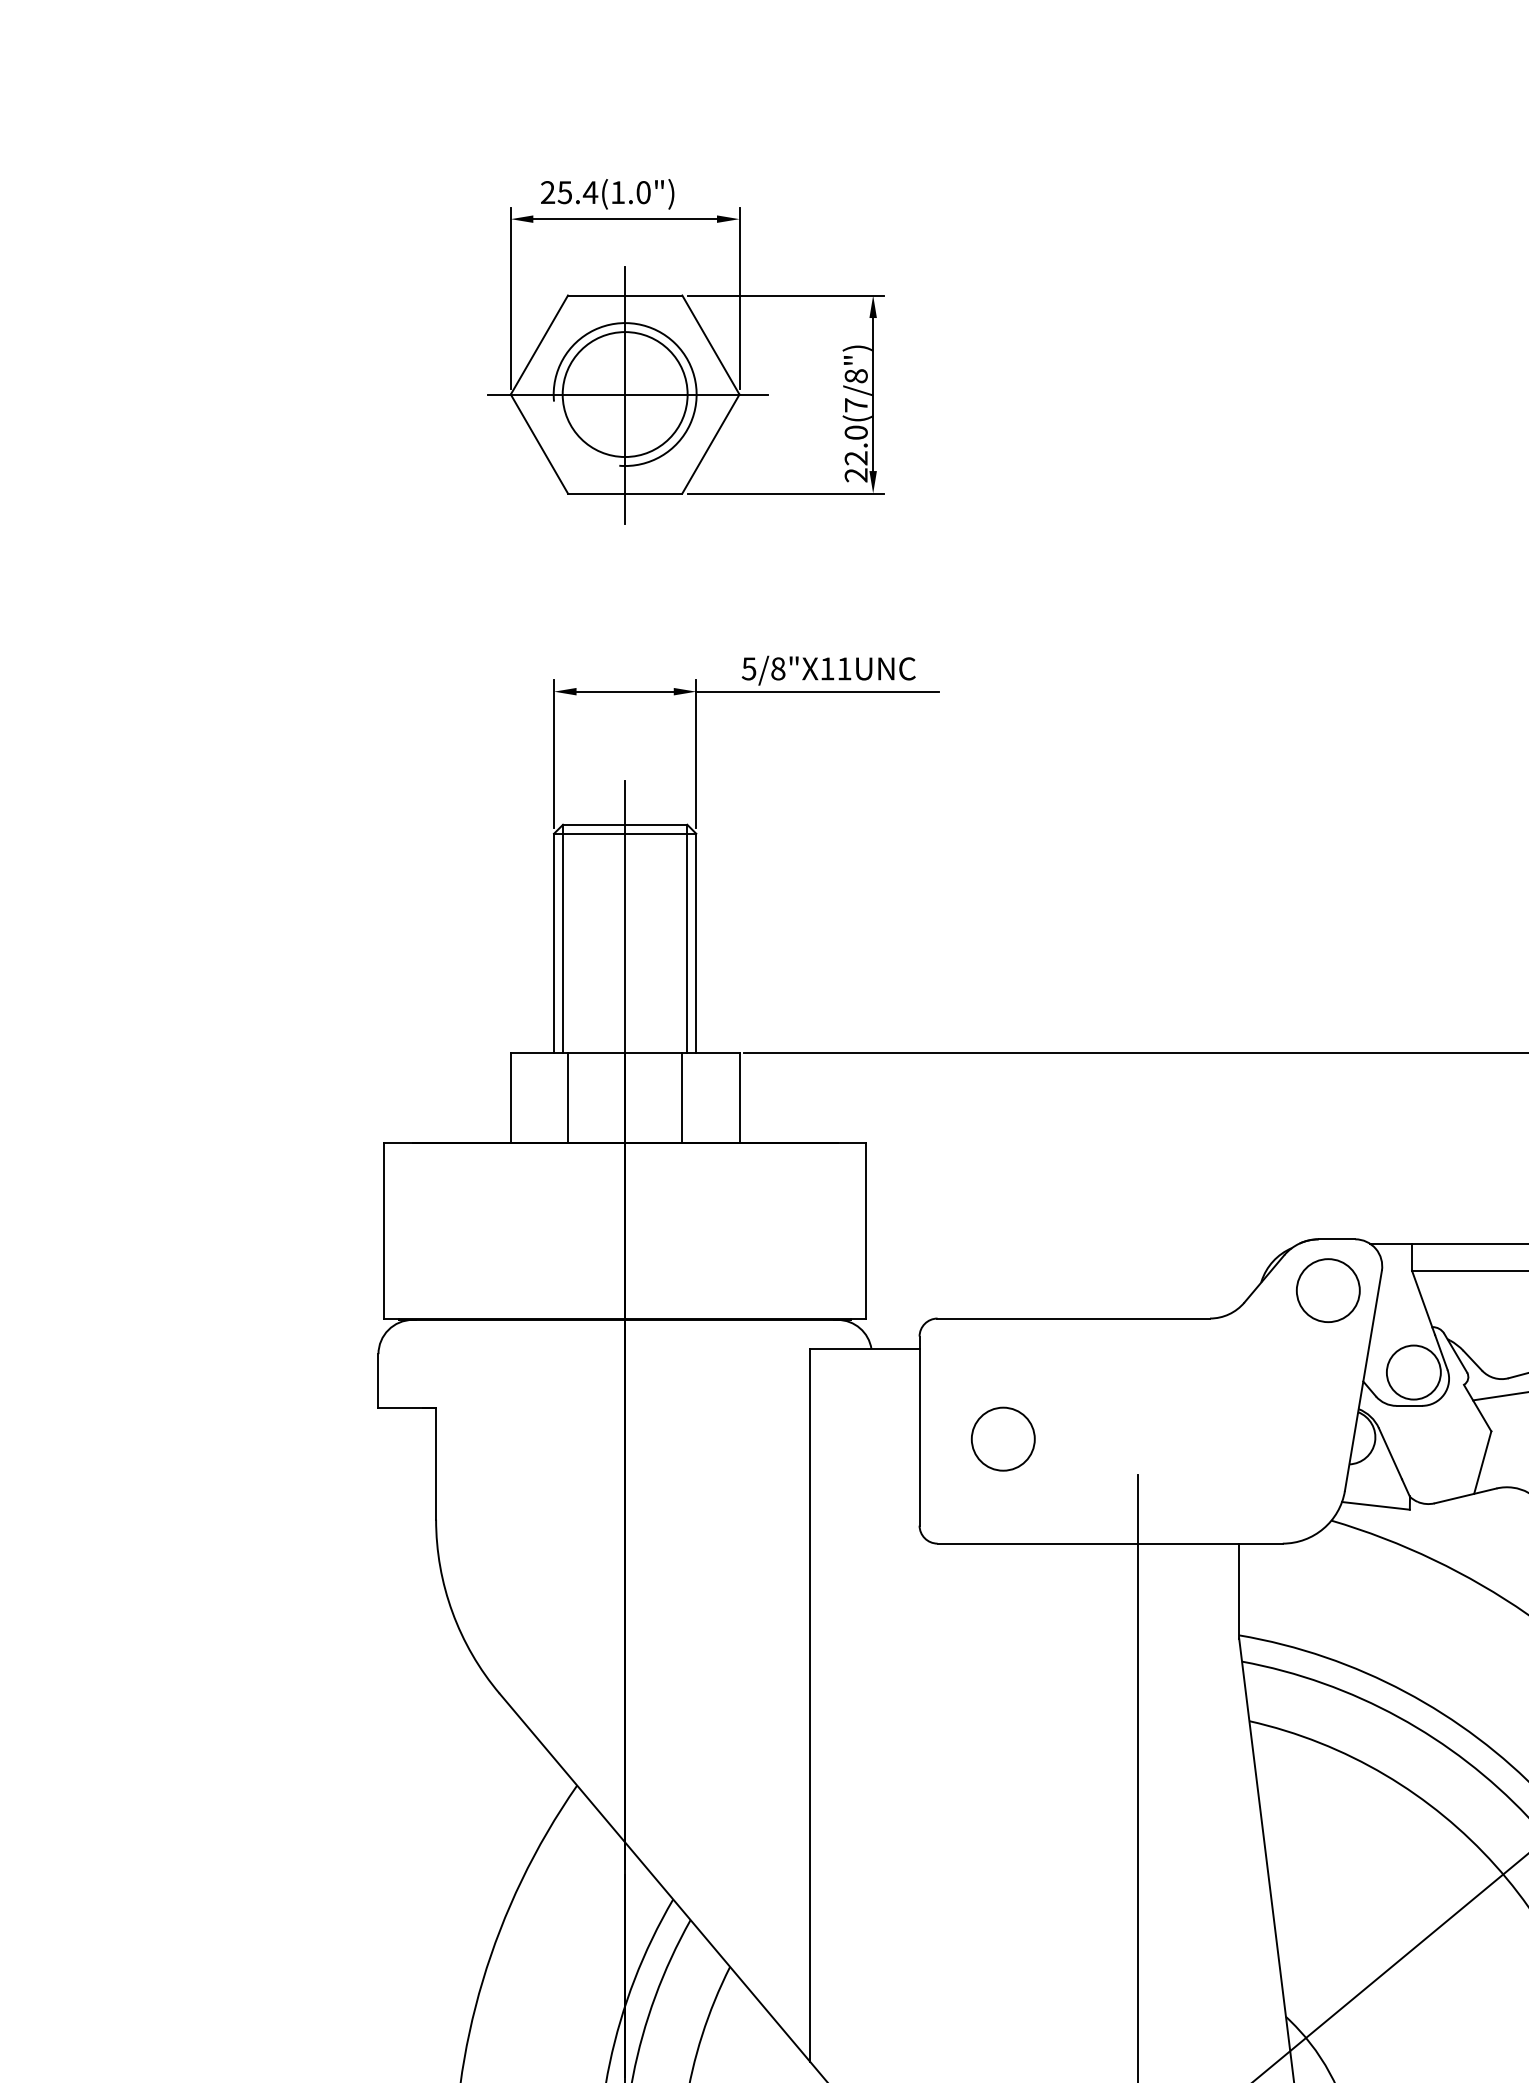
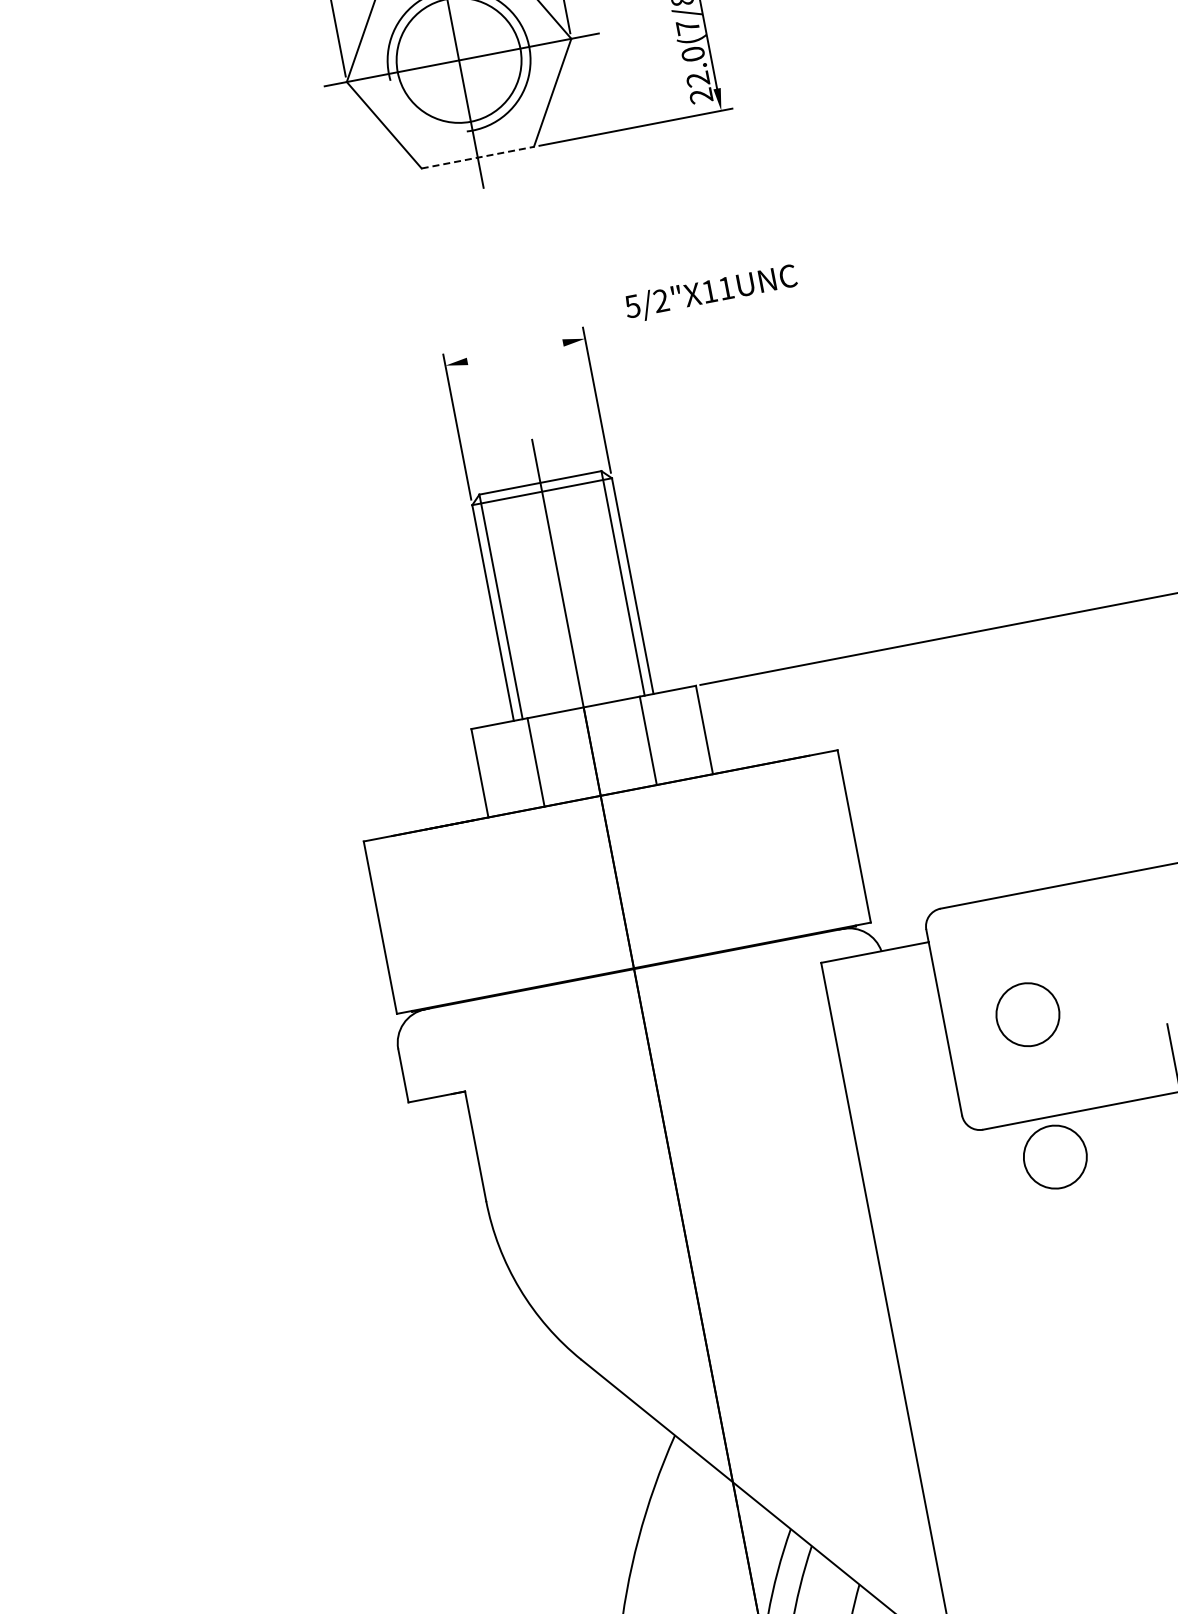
line: (625, 493) -> (478, 157), solid -> dashed
text: (778, 668) -> (661, 300), 5/8"X11UNC -> 5/2"X11UNC
line: (624, 691) -> (514, 352), removed
line: (817, 691) -> (704, 315), removed
circle: (1002, 1583) -> (1054, 1156), added

